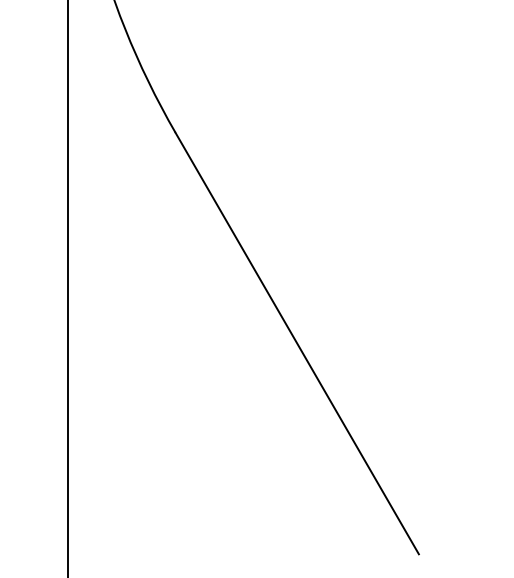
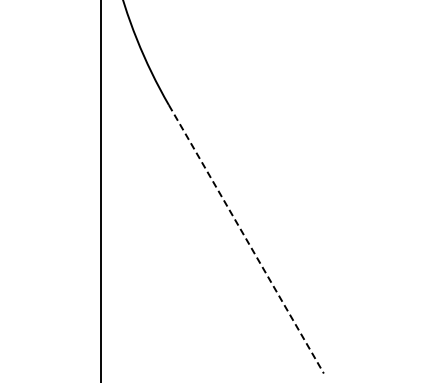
line: (297, 343) -> (246, 239), solid -> dashed

